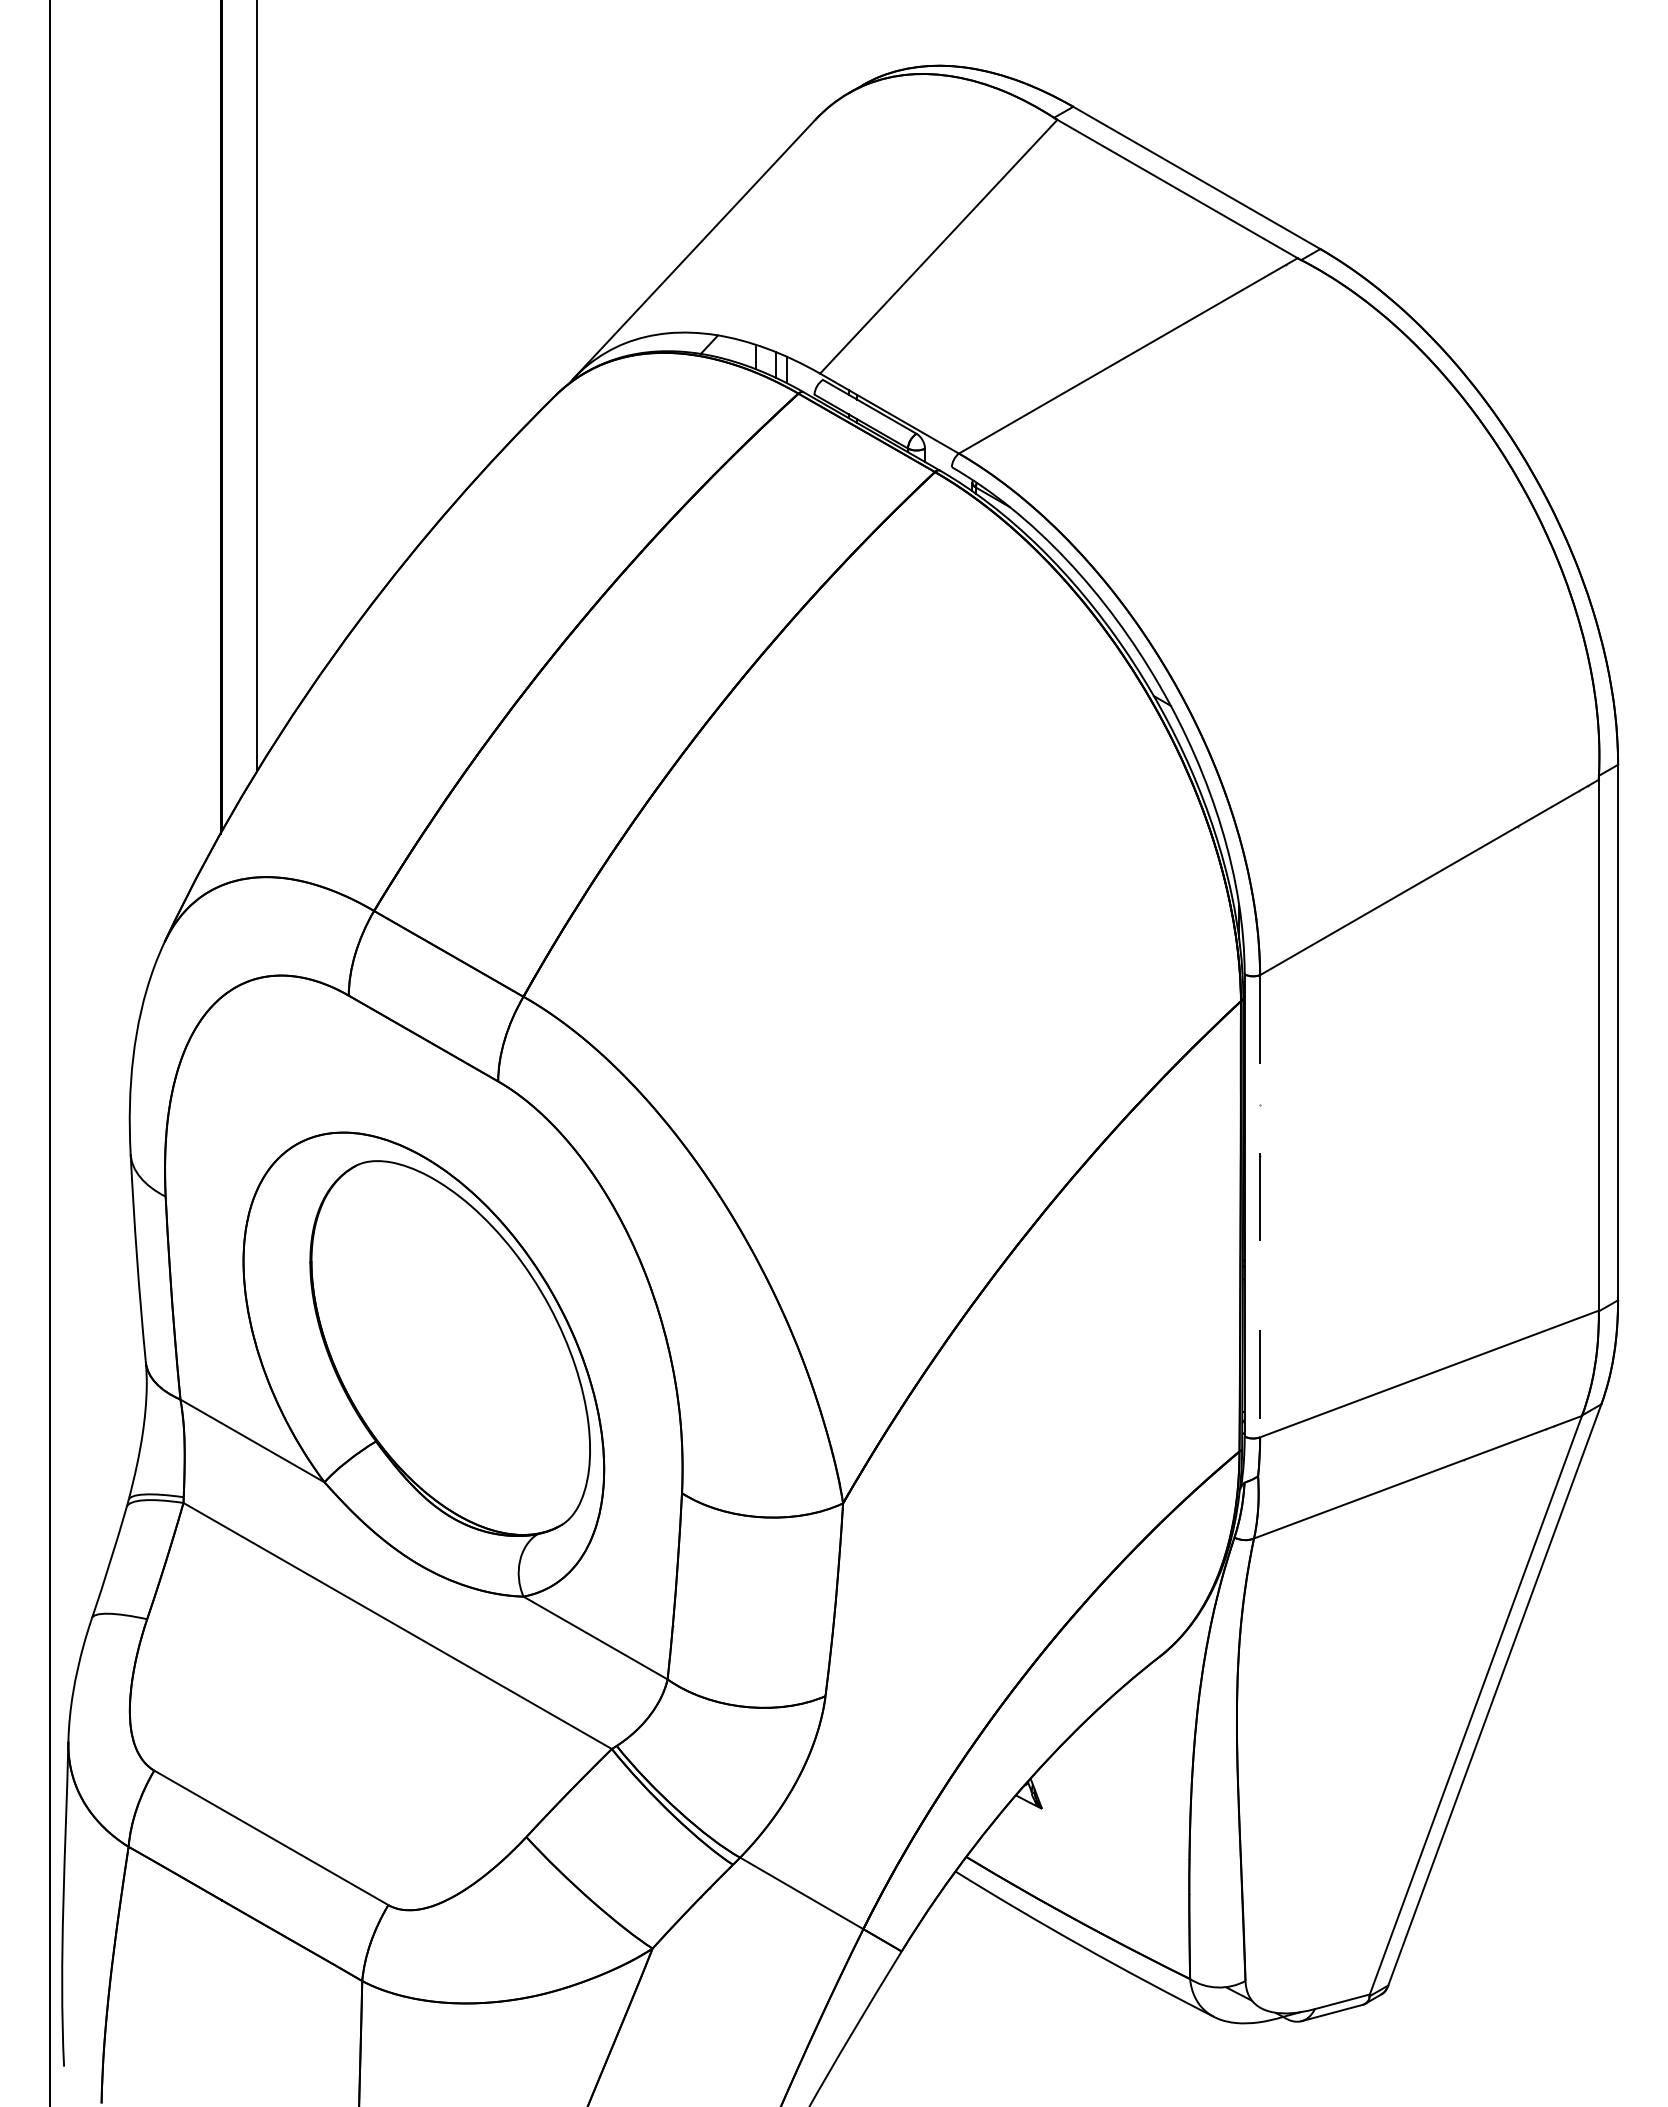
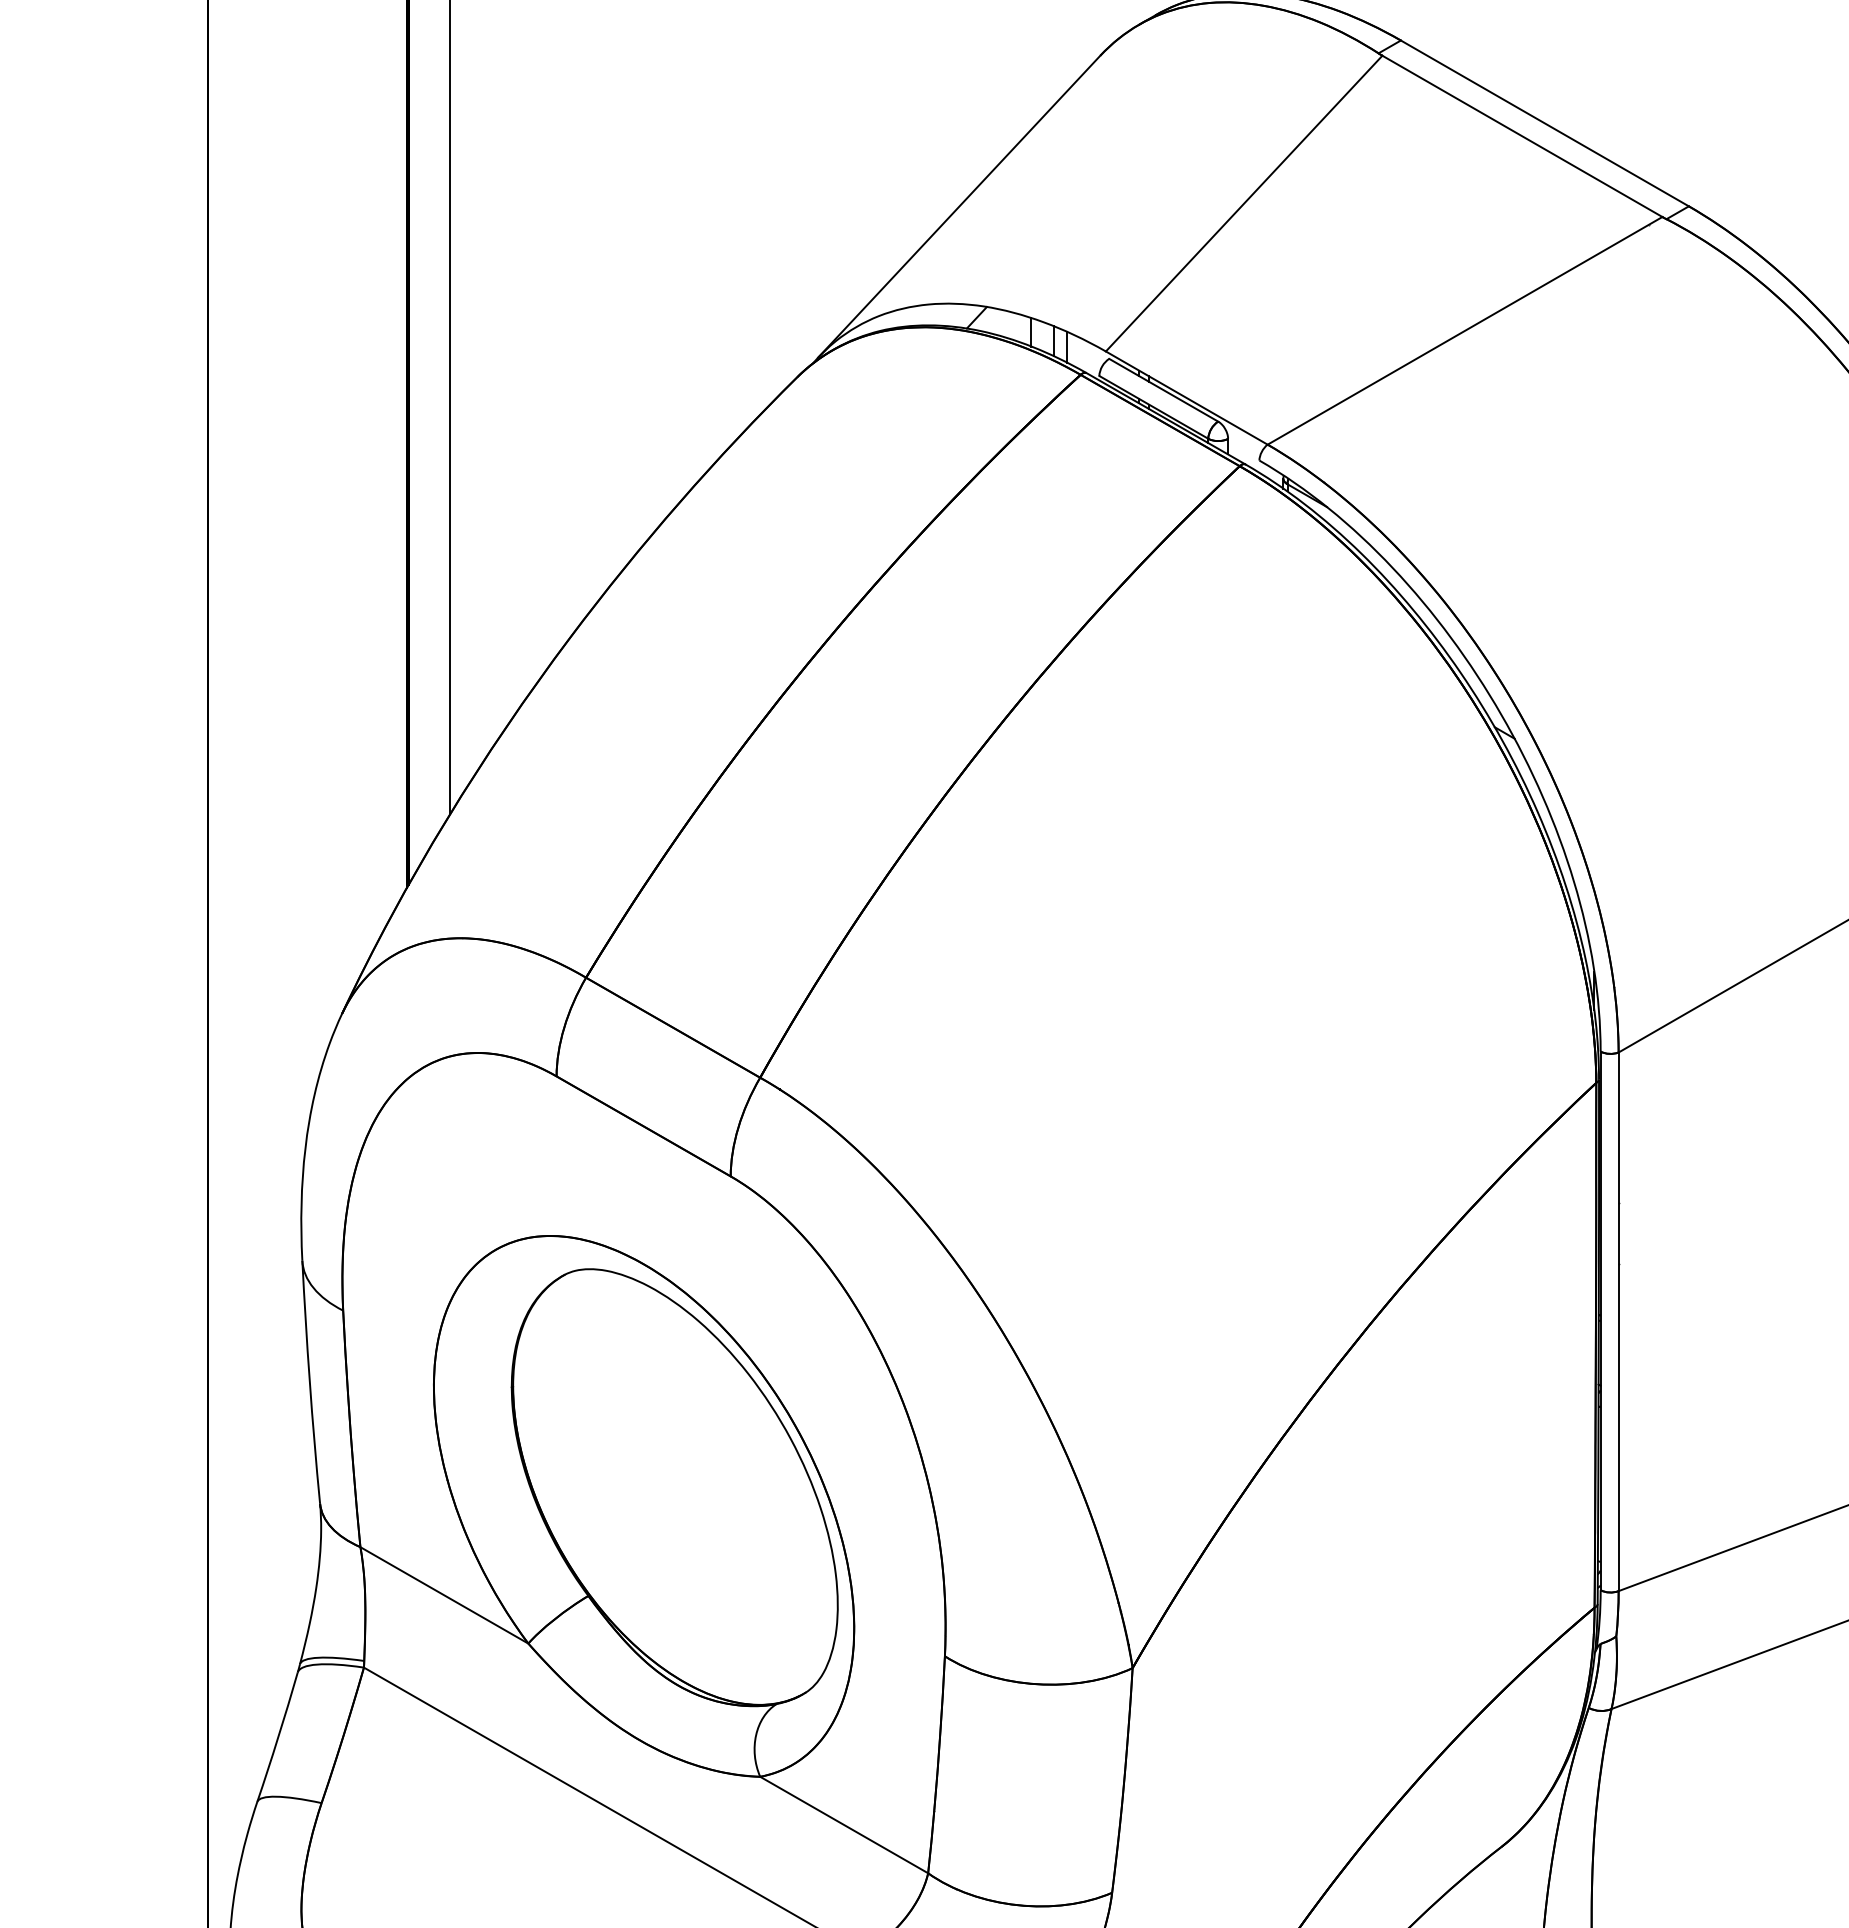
line: (1260, 1206) -> (1619, 1322), dashed -> solid

